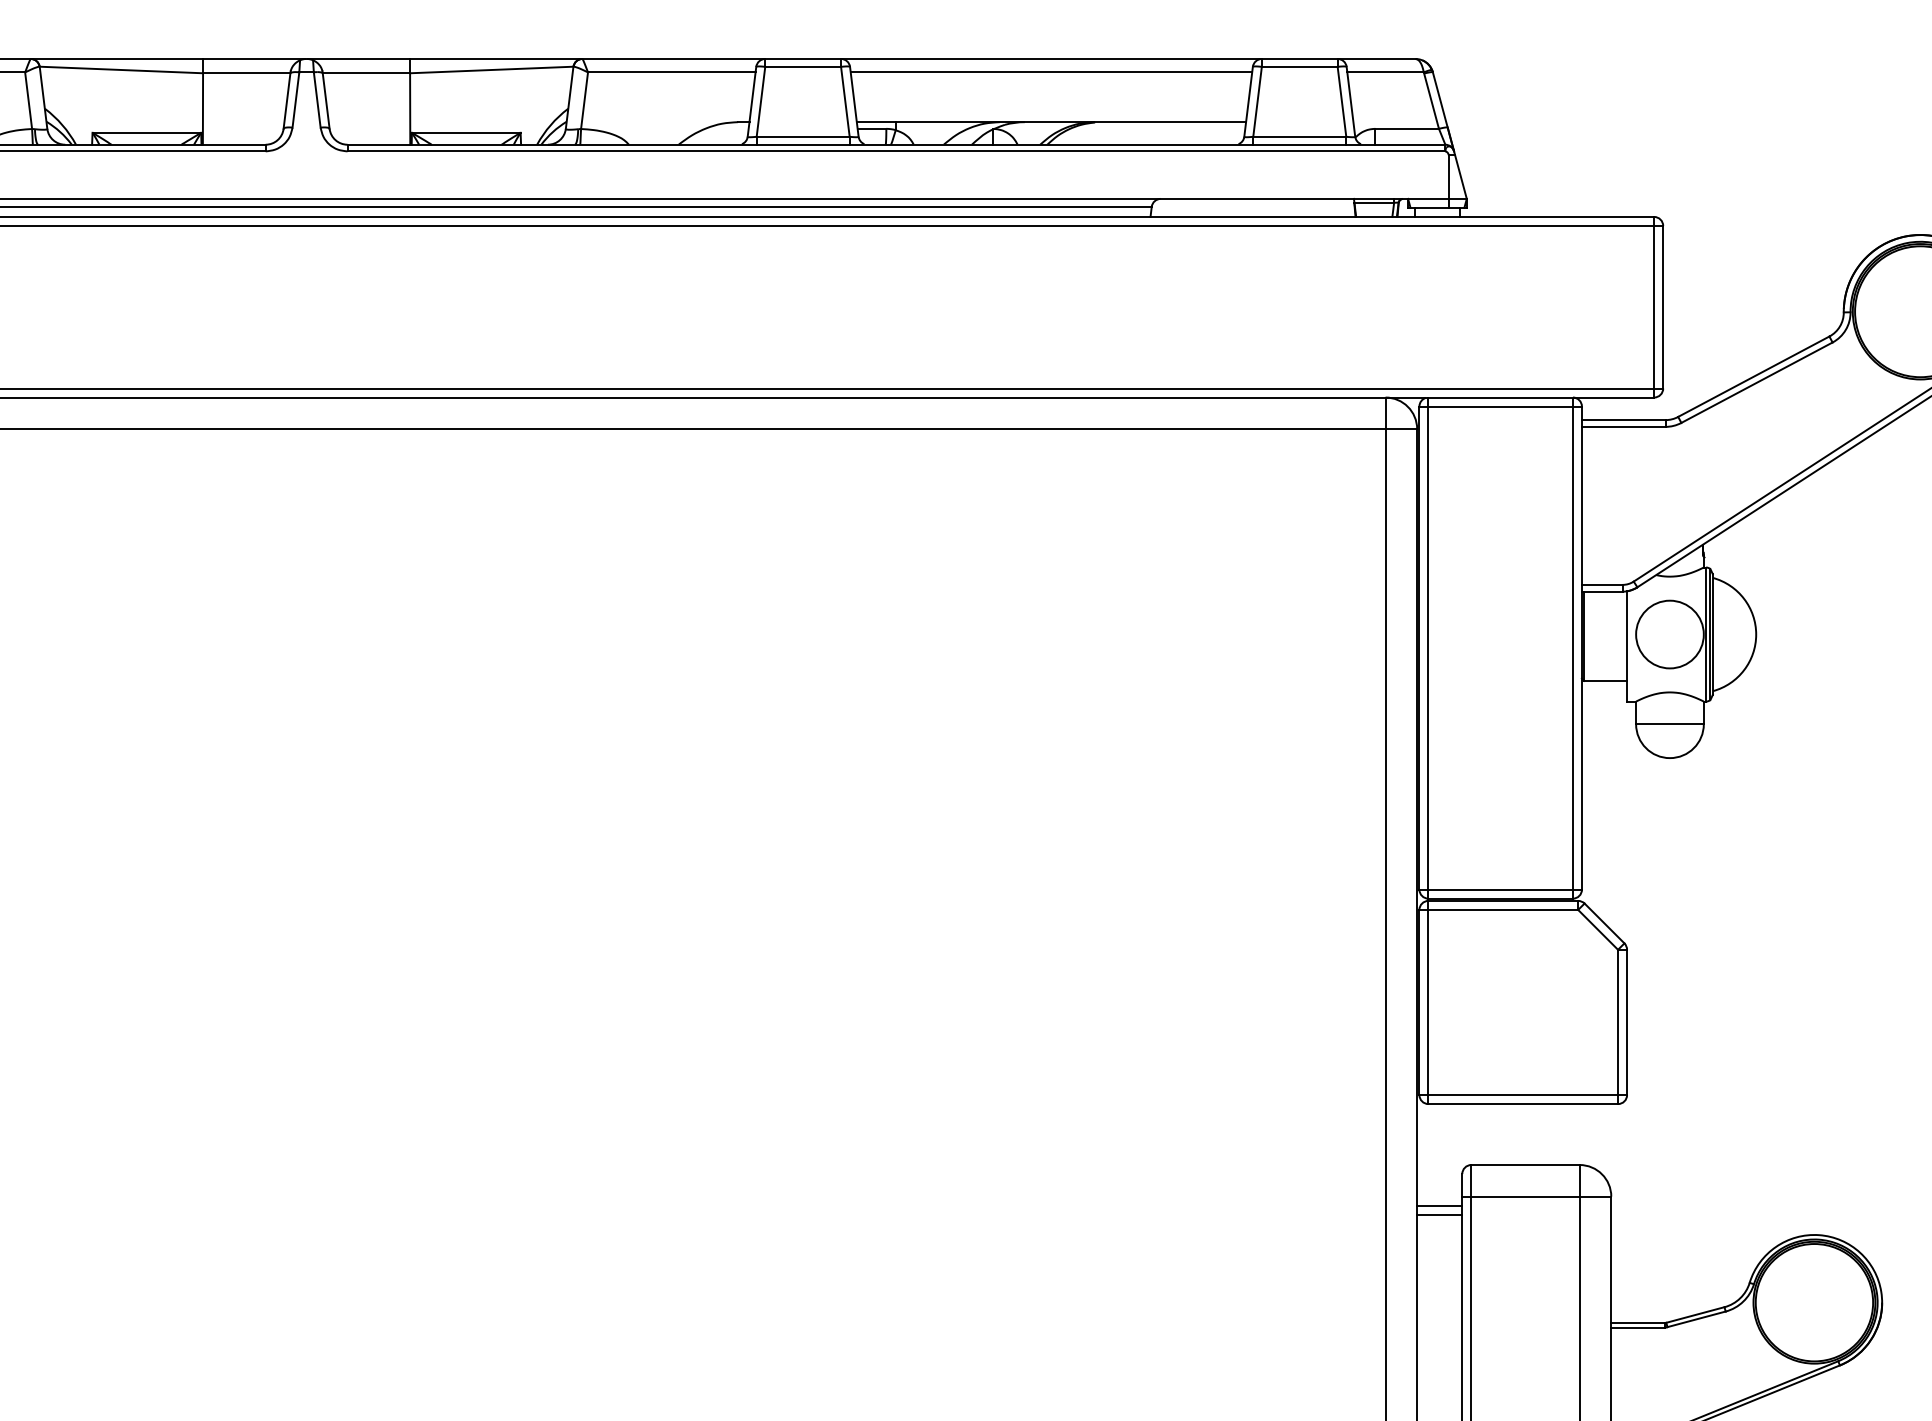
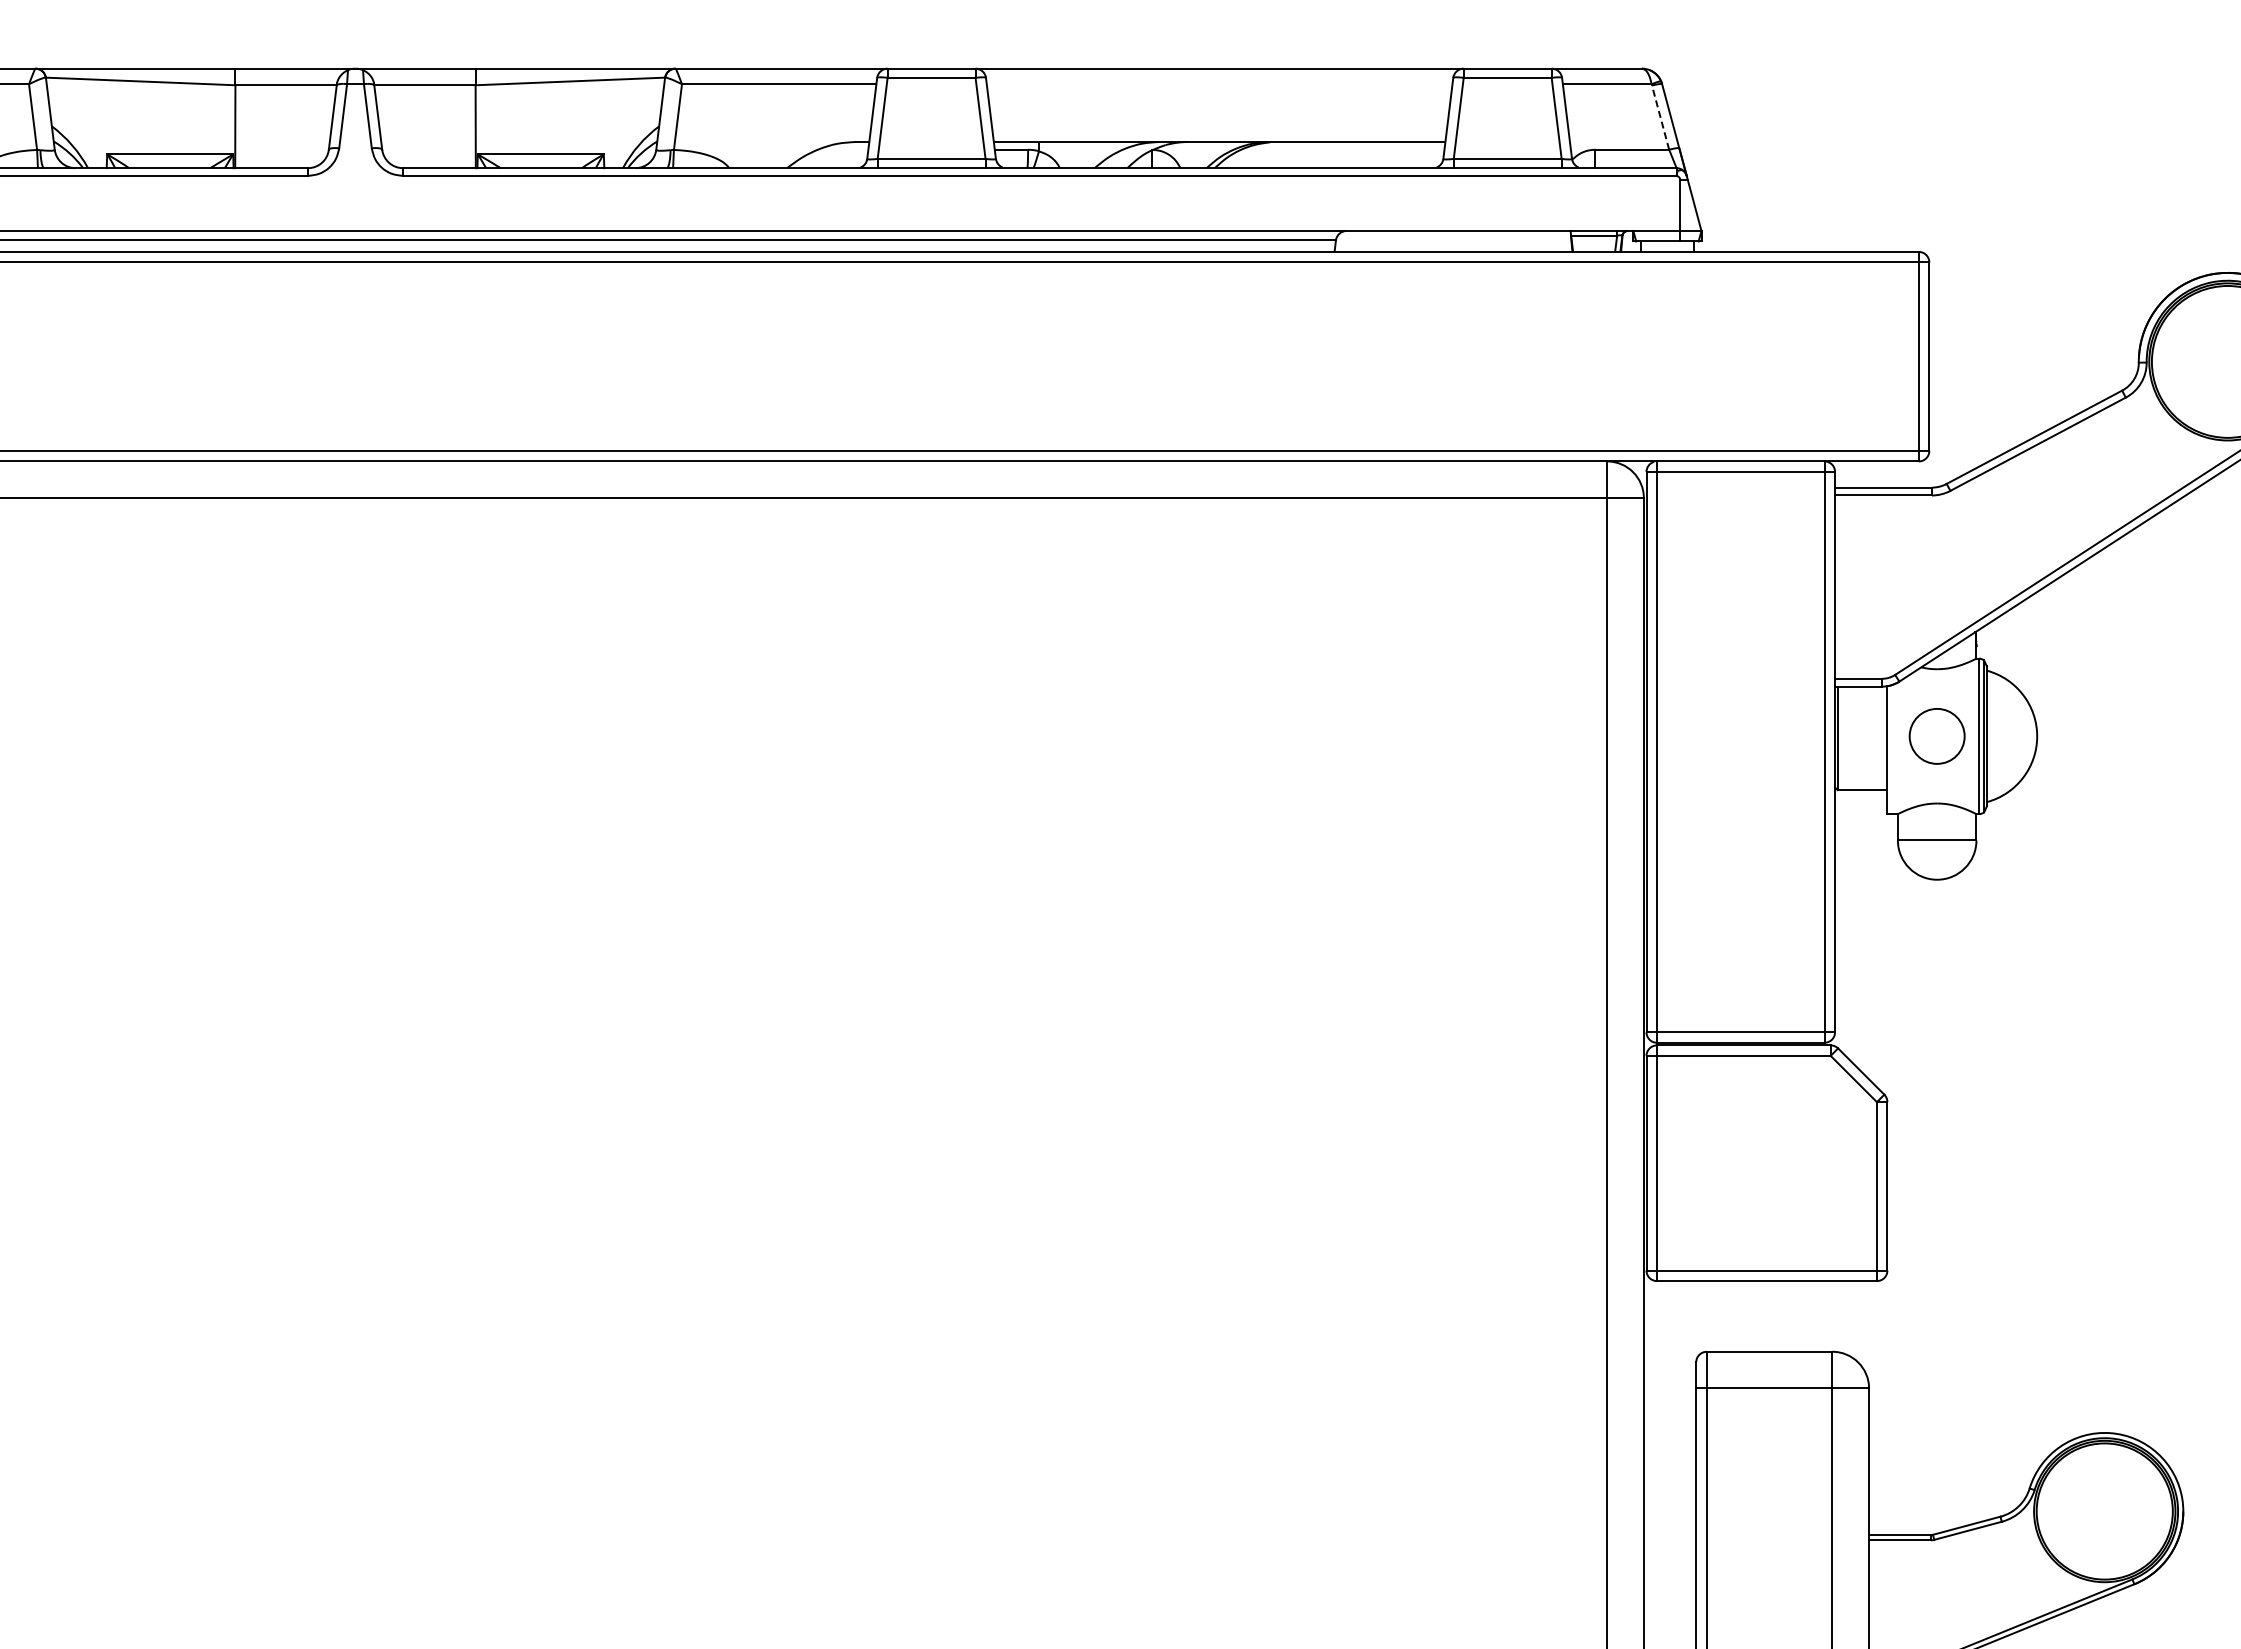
line: (1051, 72) -> (1219, 84), removed
line: (1431, 101) -> (1660, 117), solid -> dashed
circle: (1669, 634) -> (1936, 736), size x0.7
line: (1439, 1205) -> (1669, 1398), removed
line: (1439, 1214) -> (1669, 1409), removed

